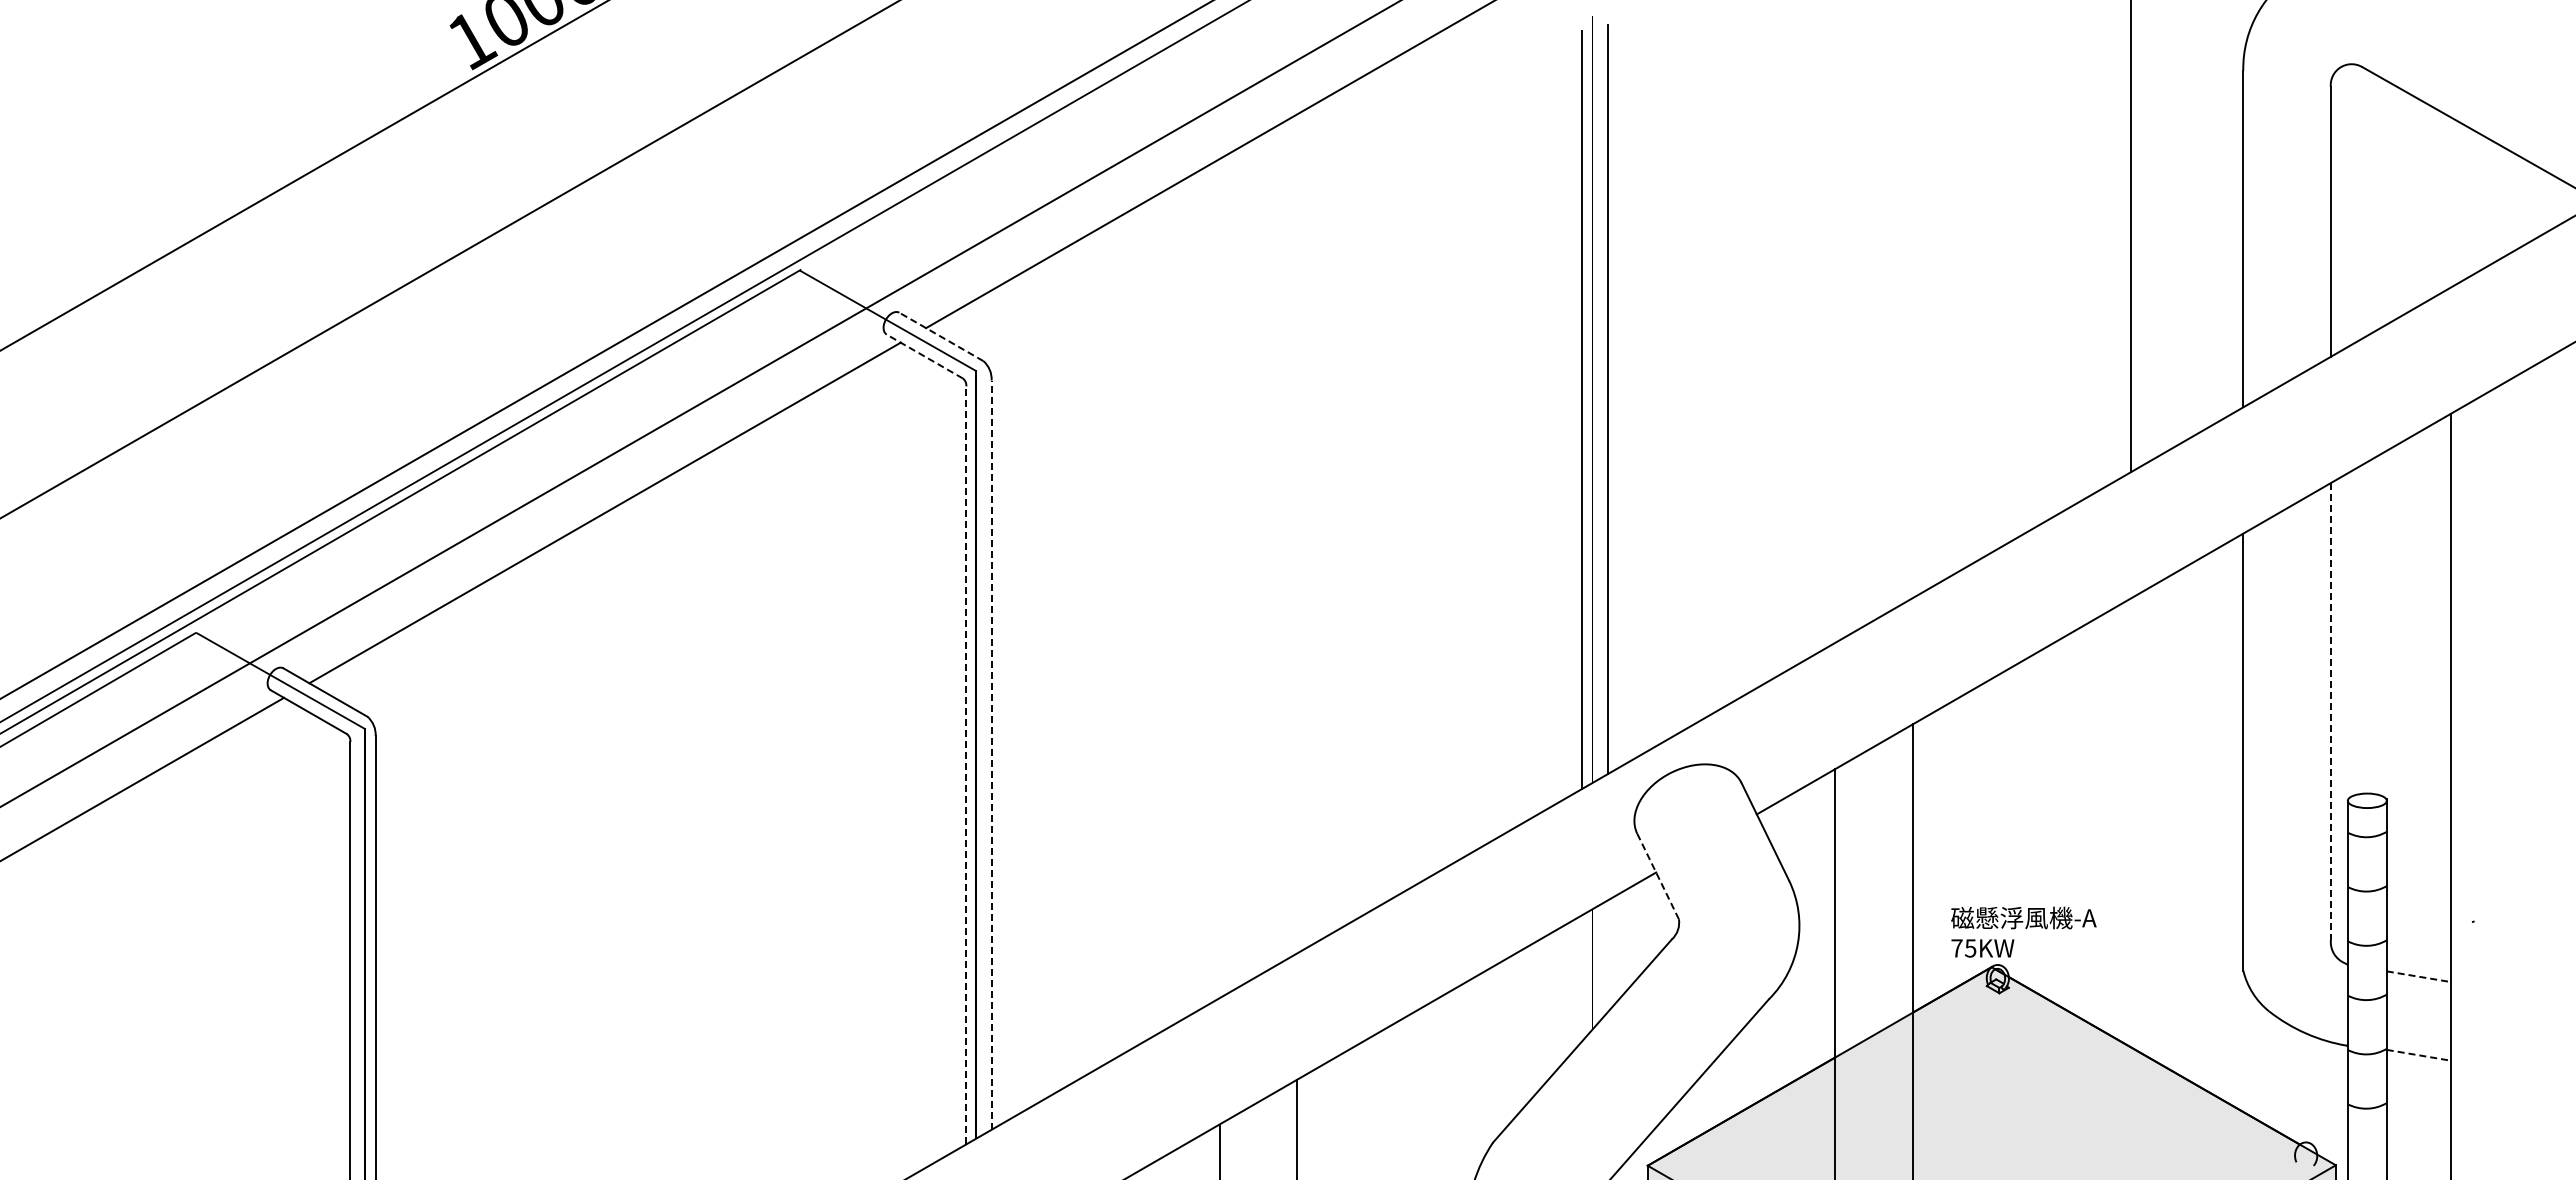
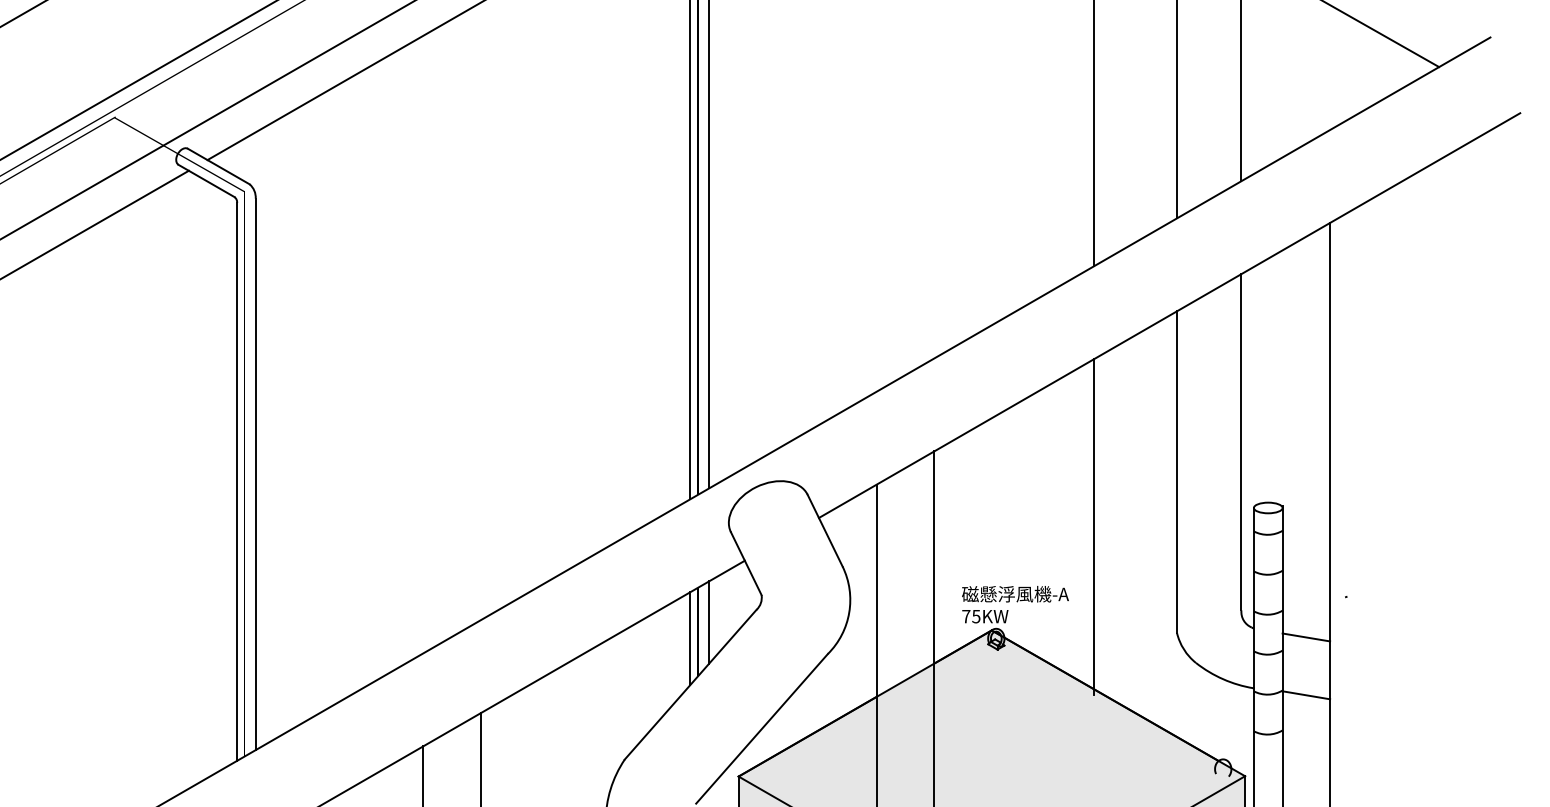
line: (940, 336) -> (218, 166), dashed -> solid
line: (924, 356) -> (206, 180), dashed -> solid
line: (2330, 712) -> (1241, 442), dashed -> solid
line: (991, 755) -> (255, 474), dashed -> solid
line: (966, 764) -> (237, 481), dashed -> solid
line: (2130, 826) -> (1093, 526), added
line: (1658, 876) -> (746, 563), dashed -> solid
line: (1607, 956) -> (709, 622), added
line: (2419, 976) -> (1306, 637), dashed -> solid
line: (1582, 978) -> (690, 638), added
line: (2419, 1055) -> (1306, 695), dashed -> solid

